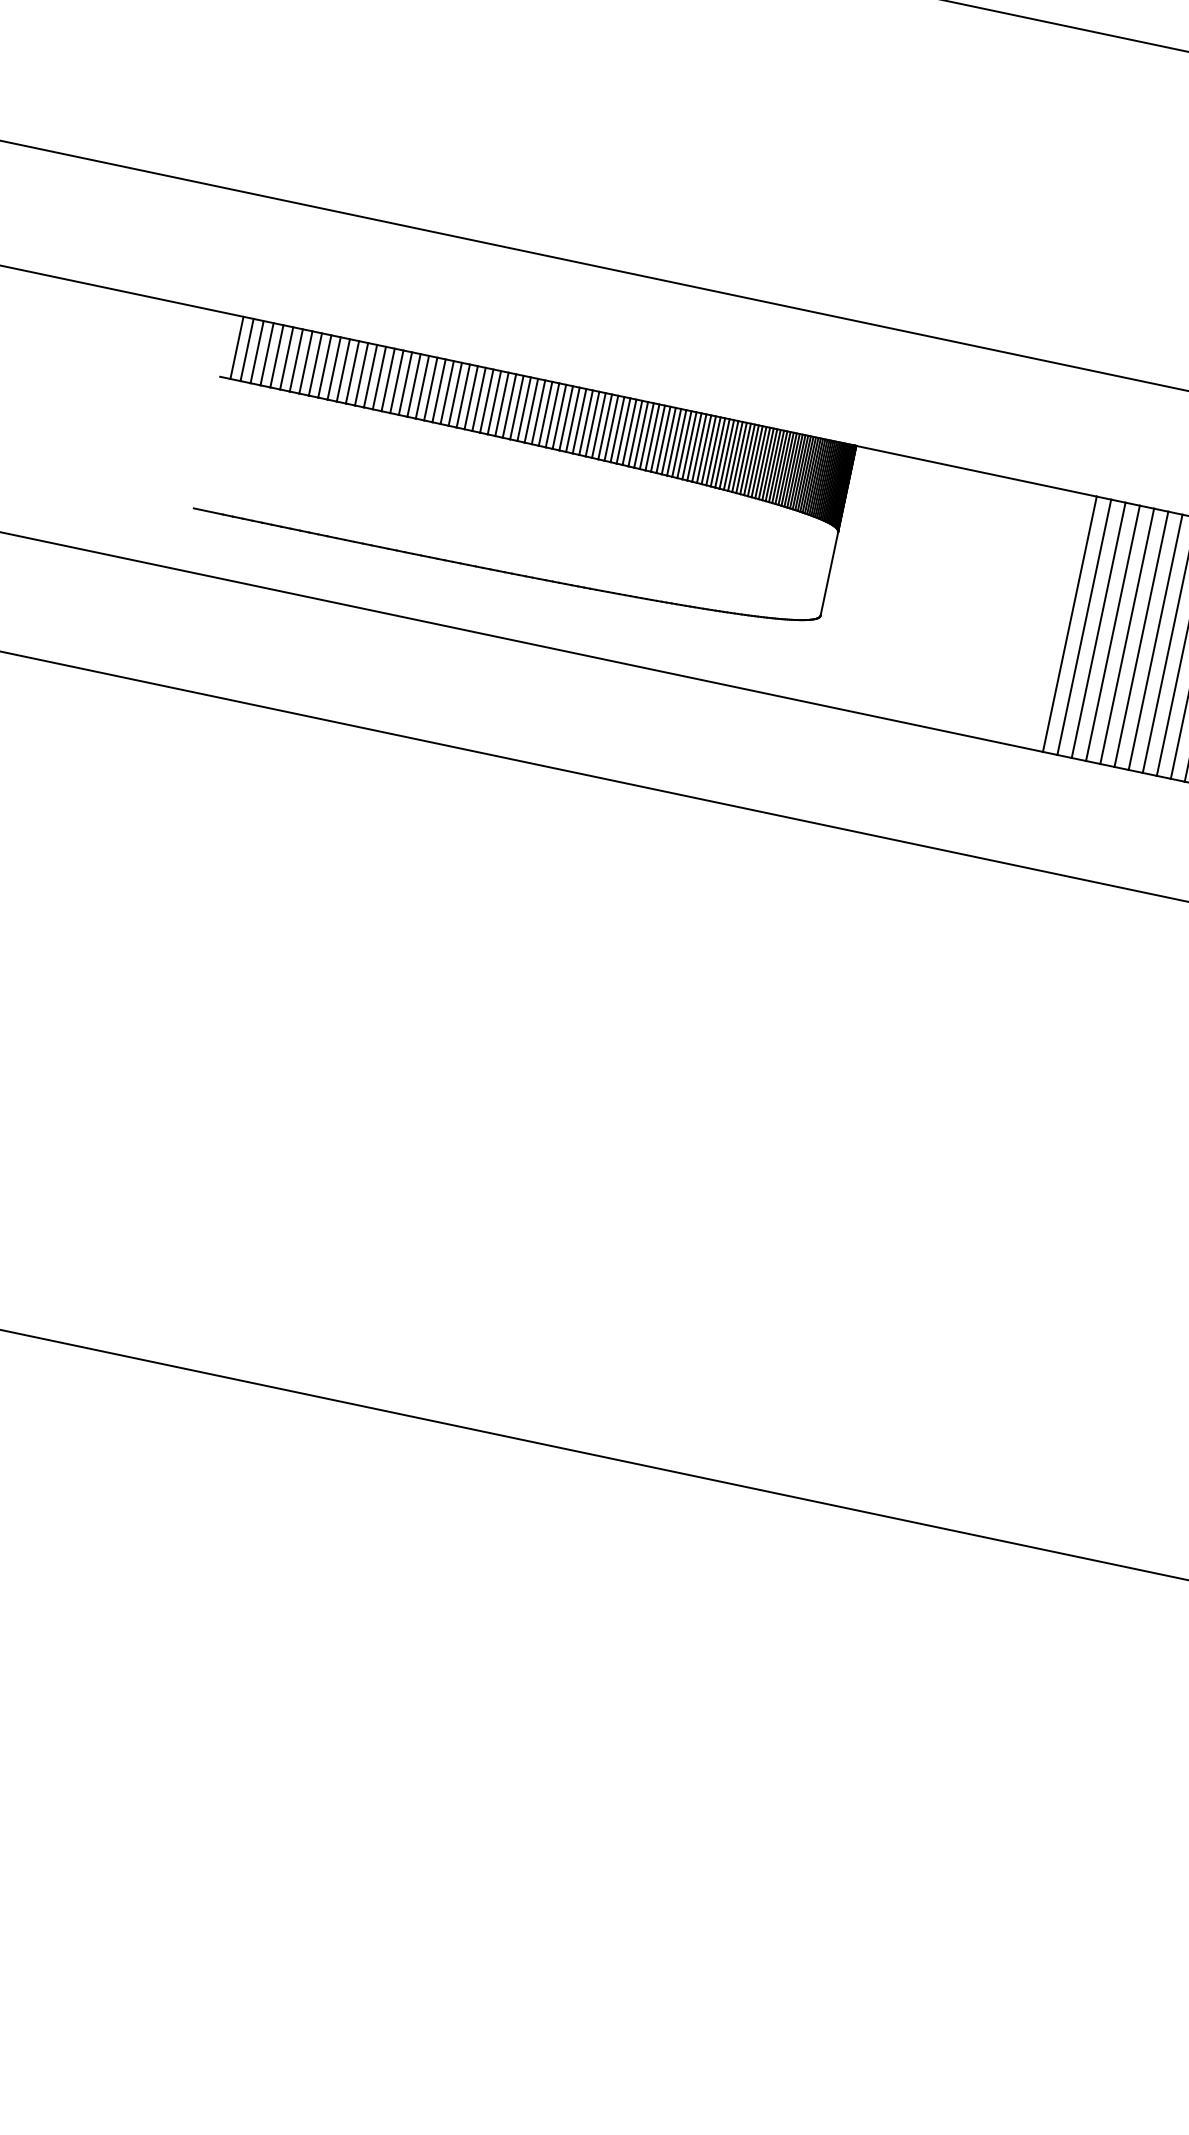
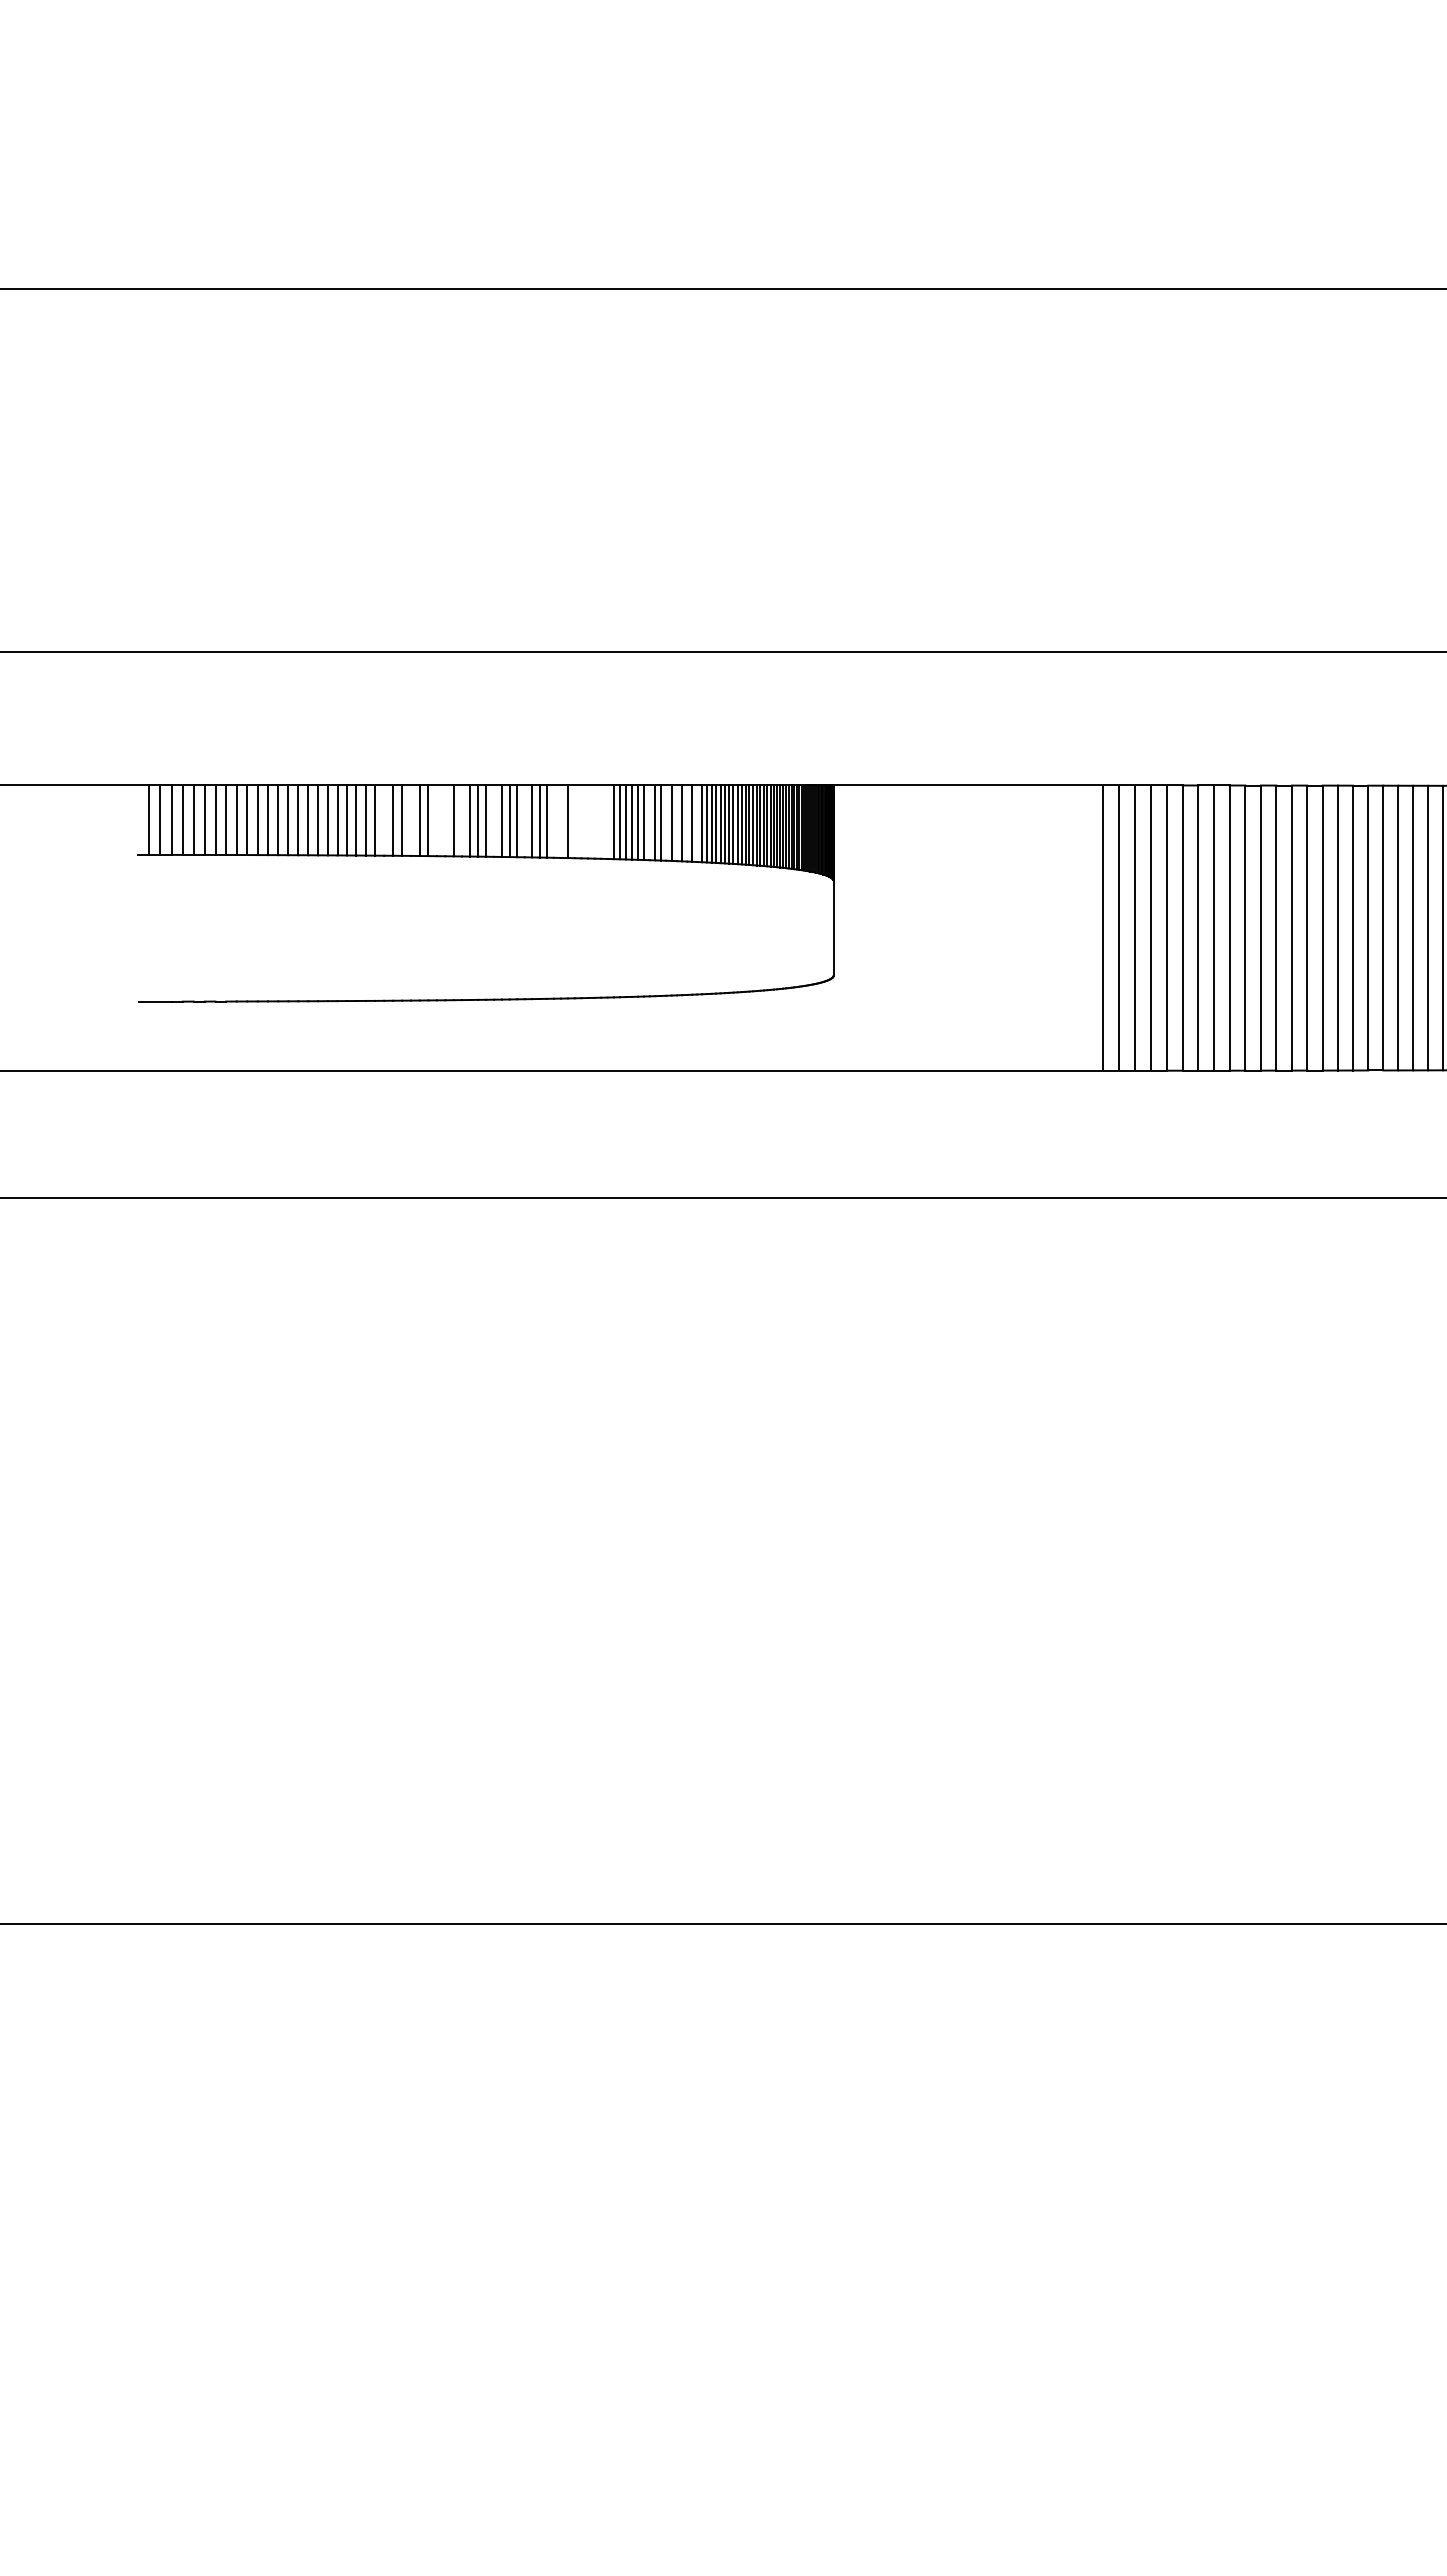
line: (447, 392) -> (384, 820), removed
line: (470, 397) -> (410, 820), removed
line: (494, 402) -> (436, 820), removed
line: (502, 404) -> (445, 820), removed
line: (517, 407) -> (462, 820), removed
line: (545, 413) -> (494, 820), removed
line: (572, 419) -> (524, 821), removed
line: (598, 425) -> (553, 821), removed
line: (604, 426) -> (560, 821), removed
line: (617, 429) -> (574, 821), removed
line: (623, 430) -> (581, 821), removed
line: (629, 431) -> (588, 821), removed
line: (635, 433) -> (594, 821), removed
line: (641, 434) -> (601, 821), removed
line: (646, 435) -> (607, 821), removed
line: (684, 444) -> (649, 822), removed
line: (699, 447) -> (666, 822), removed
line: (709, 450) -> (677, 823), removed
line: (718, 452) -> (687, 823), removed
line: (727, 454) -> (697, 823), removed

